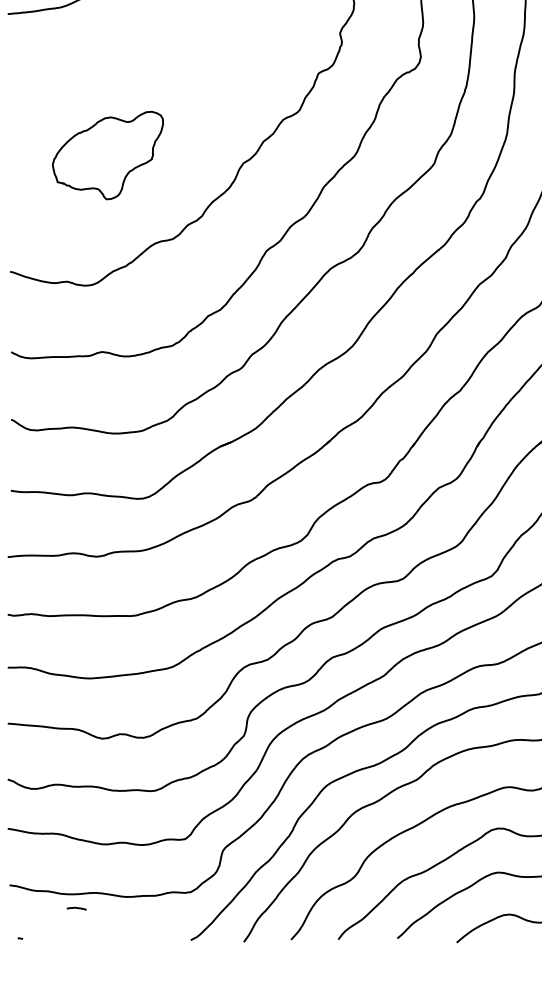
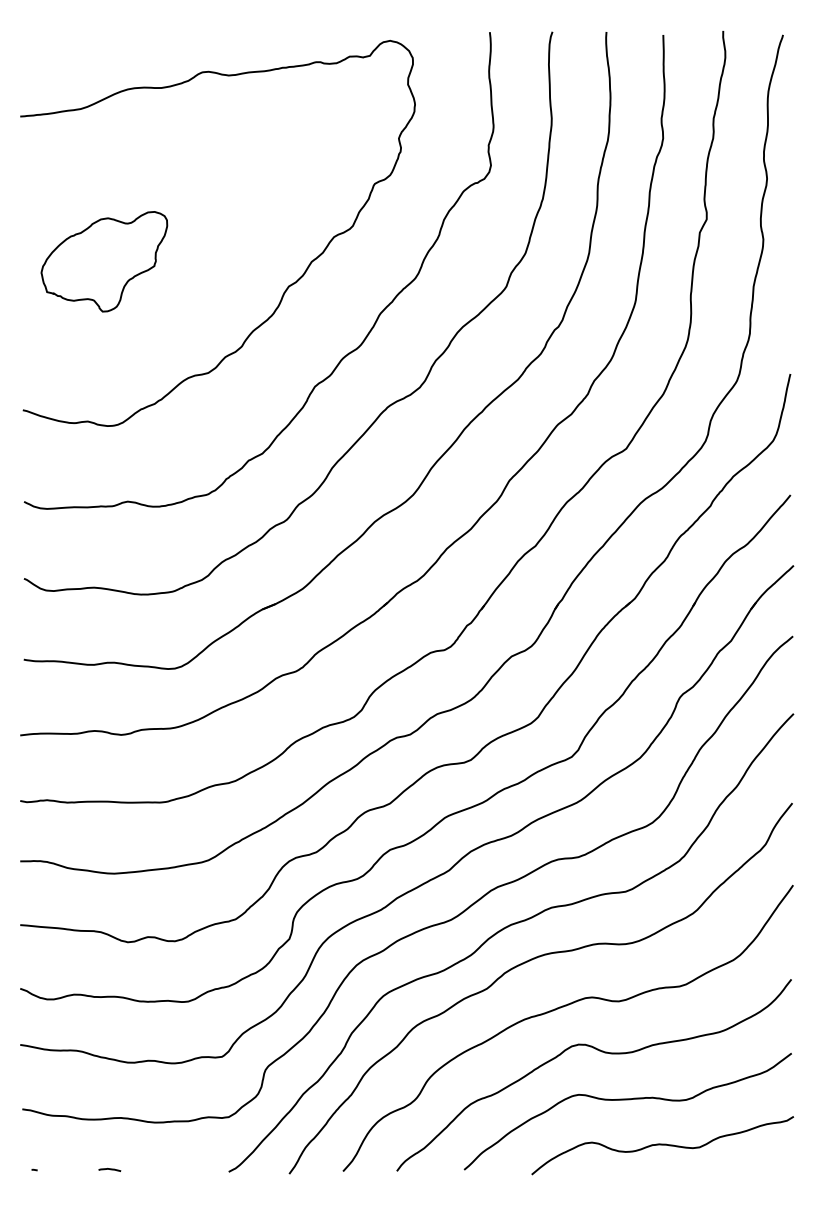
part: (108, 155) -> (104, 261), moved
line: (76, 908) -> (109, 1169), moved

